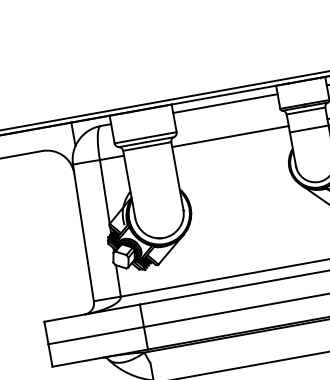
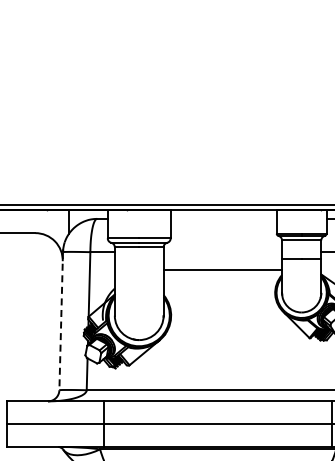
line: (225, 103) -> (223, 218), removed
line: (230, 136) -> (222, 270), moved
line: (83, 233) -> (61, 321), solid -> dashed

